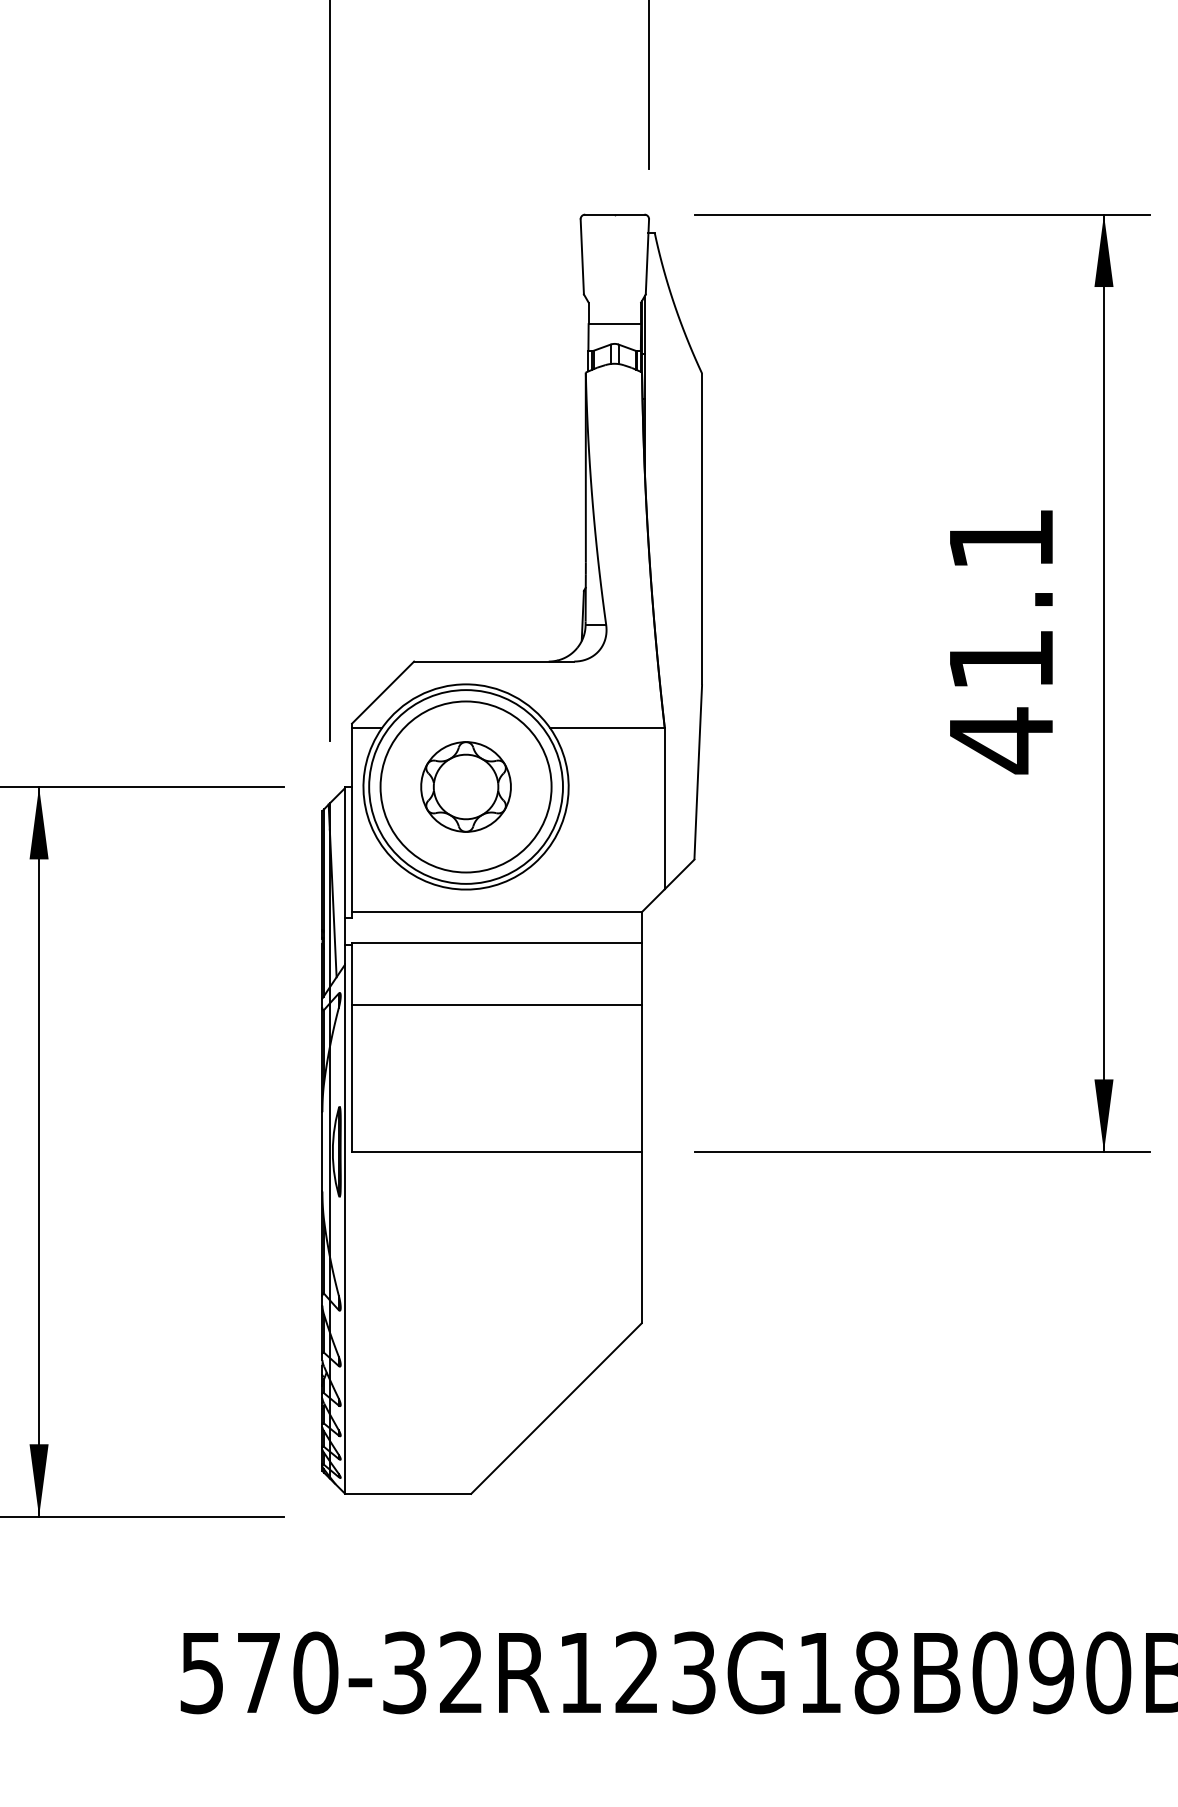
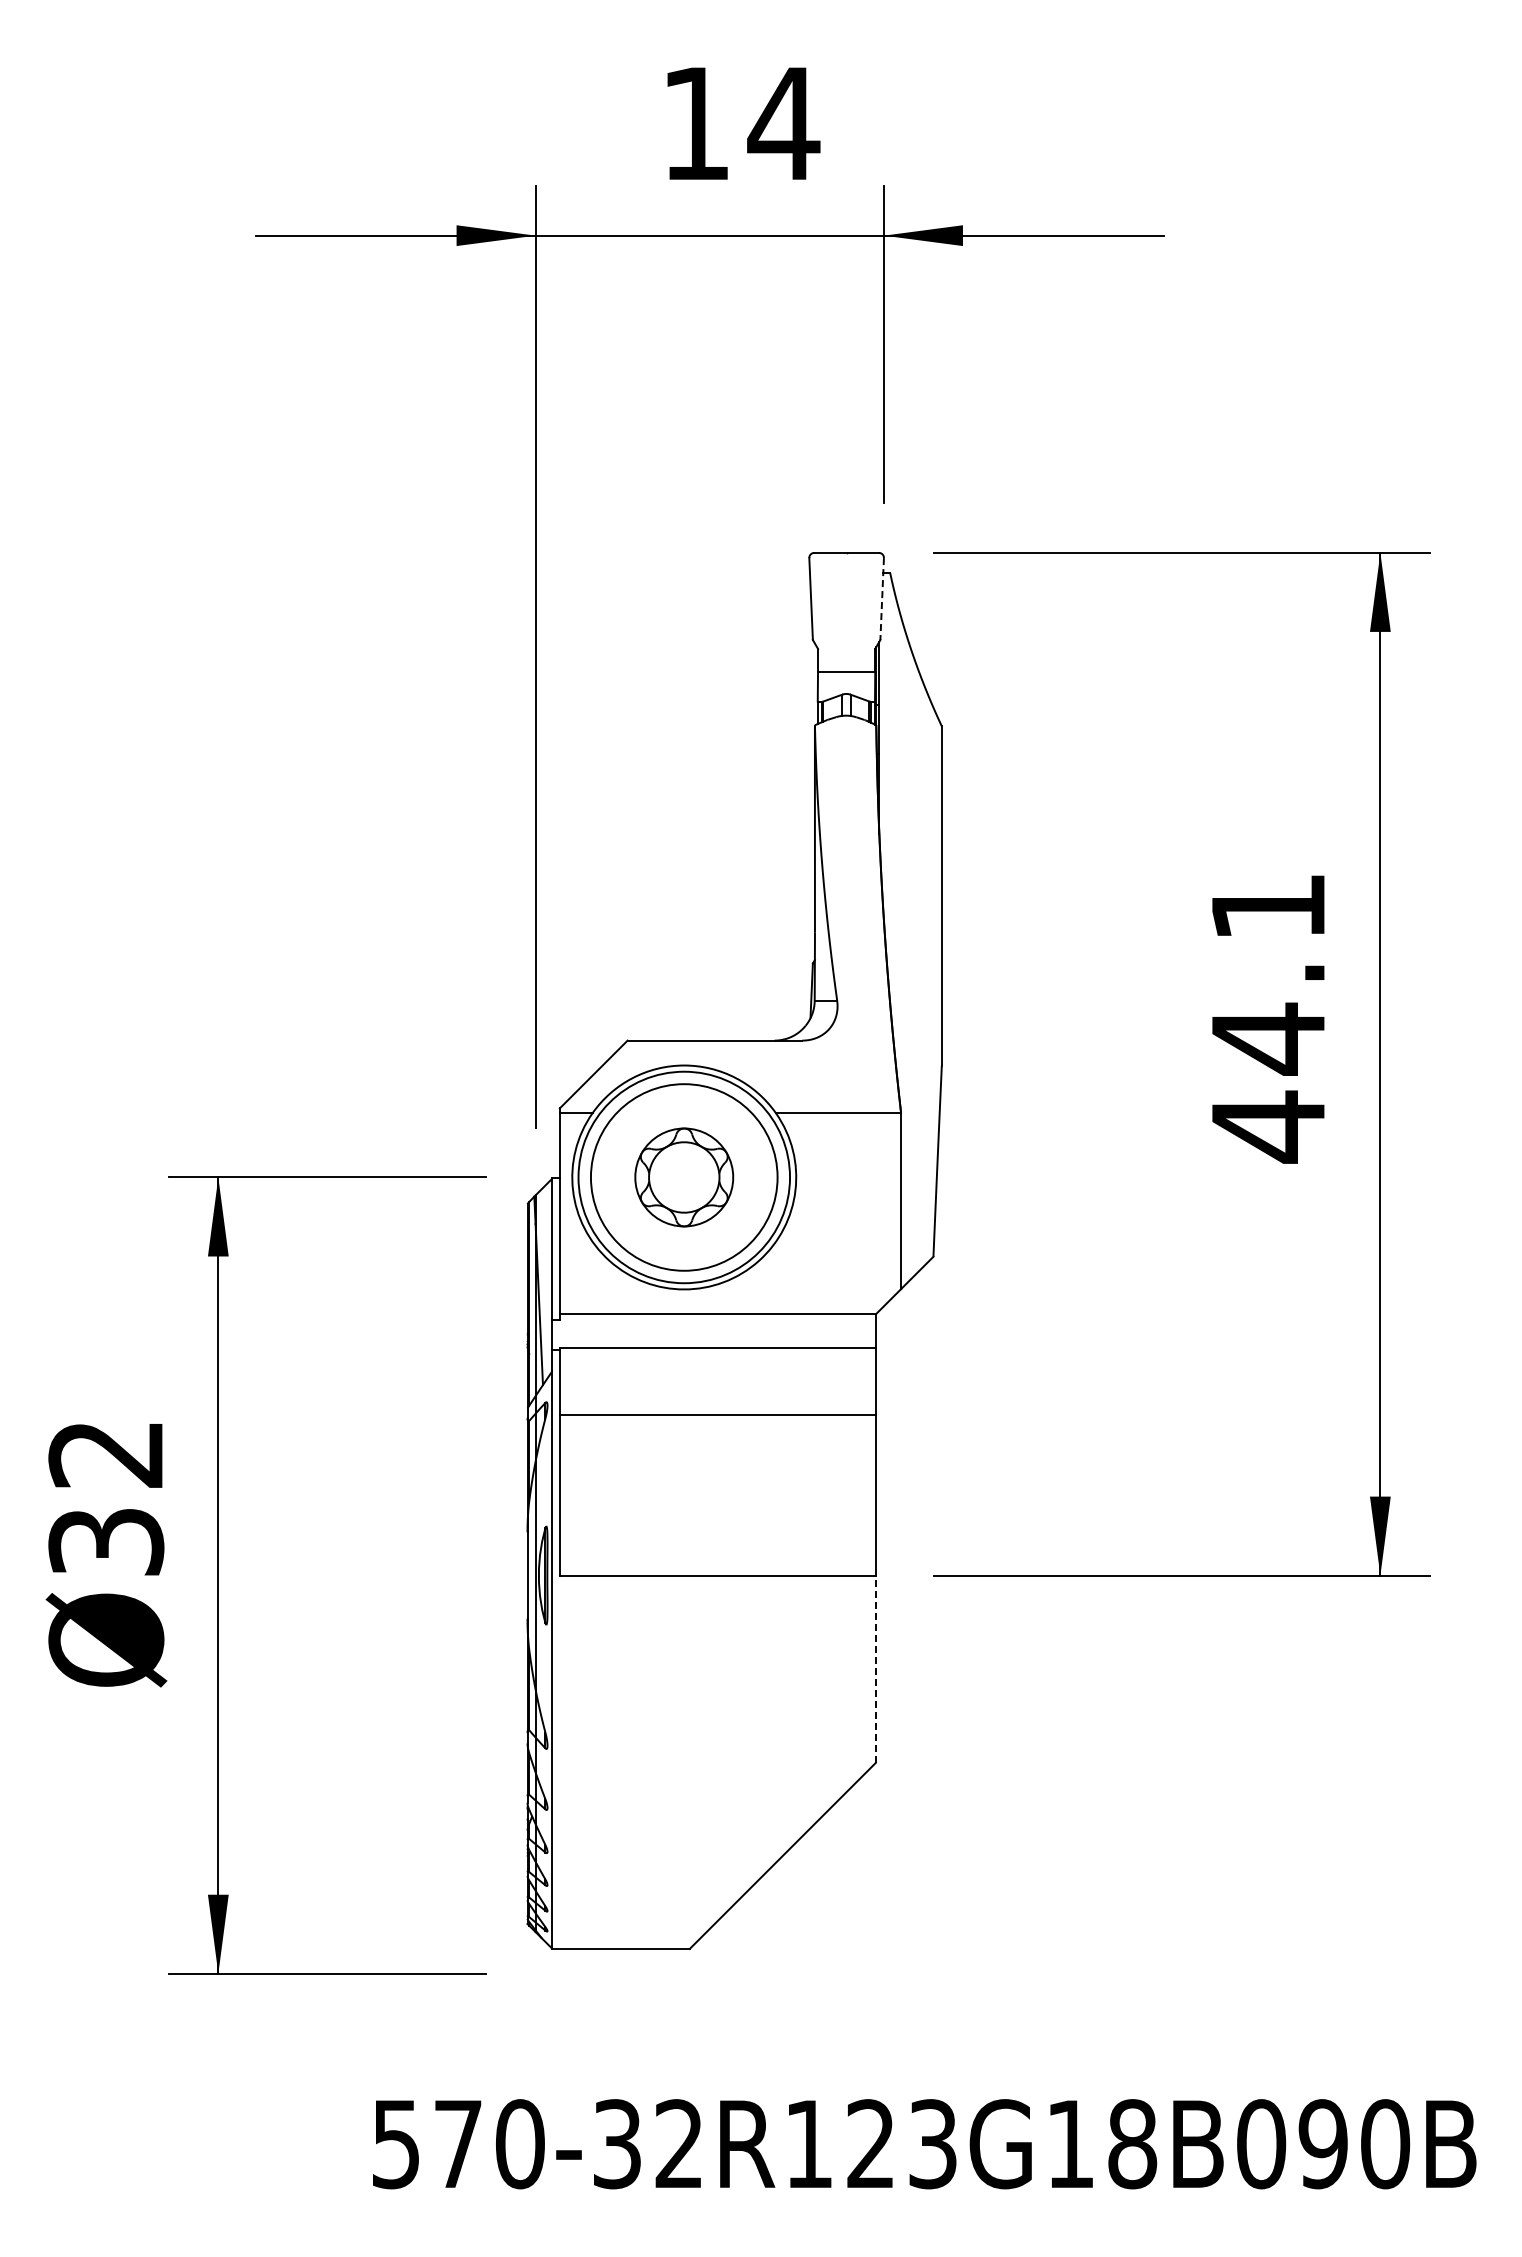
line: (647, 257) -> (882, 599), solid -> dashed
text: (1001, 659) -> (1268, 1038), 41.1 -> 44.1
line: (641, 1237) -> (875, 1669), solid -> dashed

